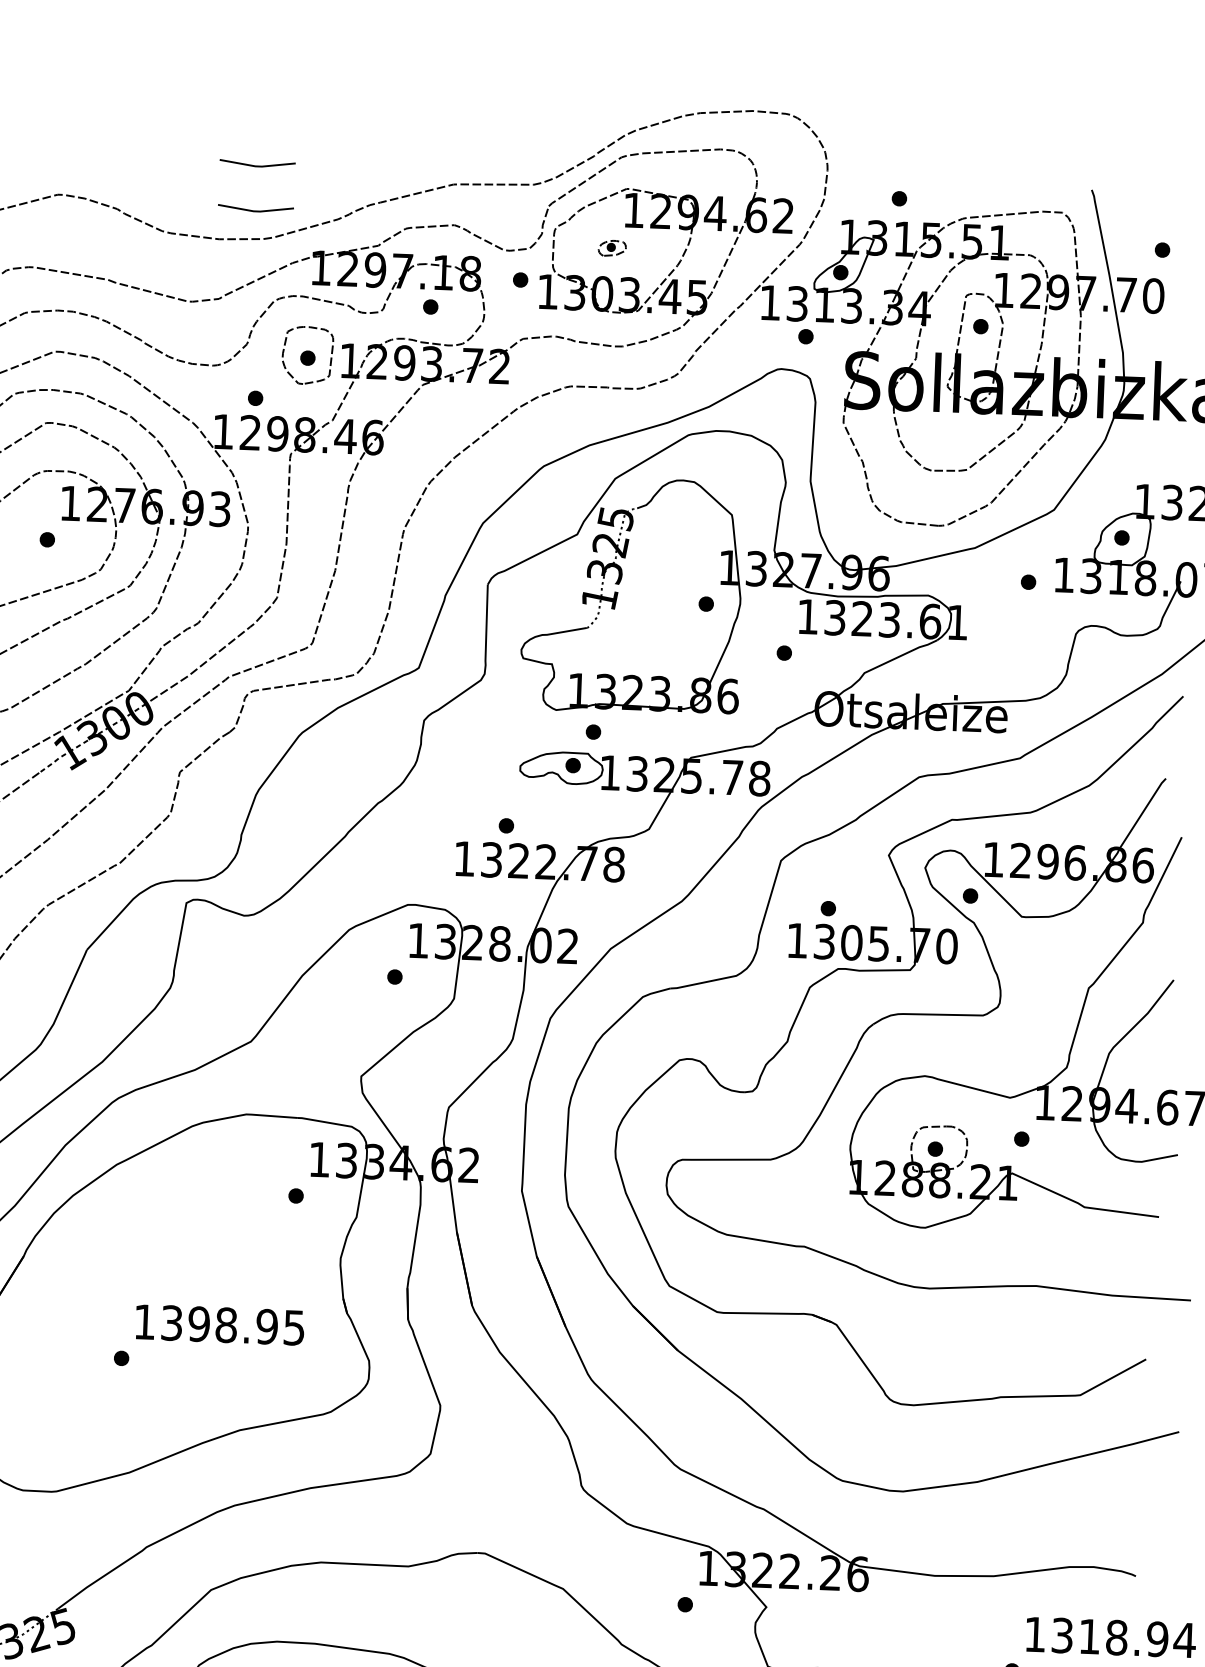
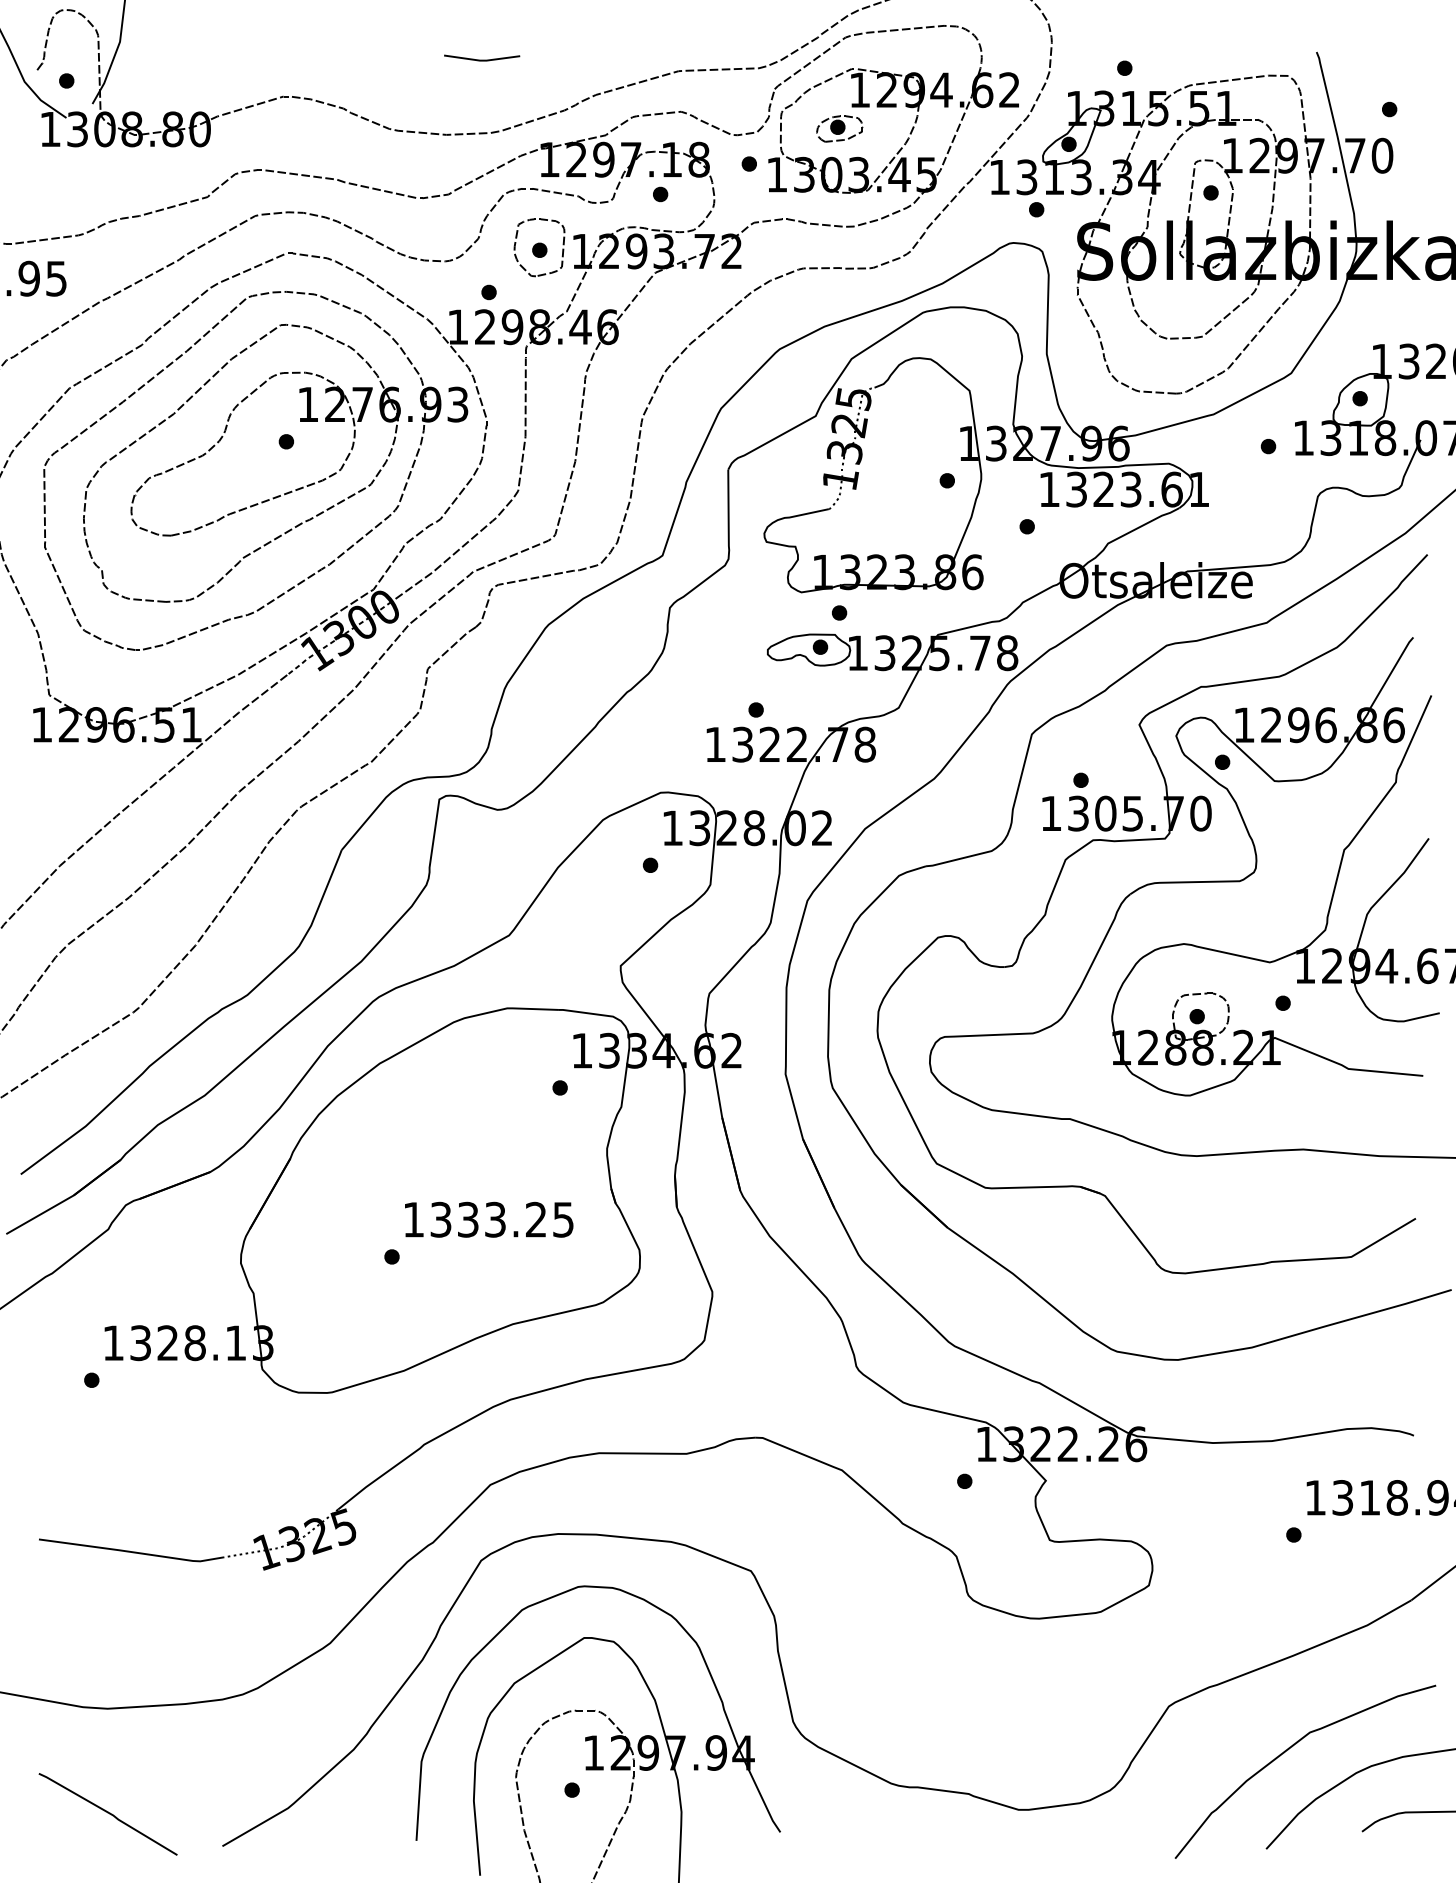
line: (256, 210) -> (482, 104), removed
part: (612, 247) -> (839, 128), size x1.67
text: (232, 1325) -> (501, 1219), 1398.95 -> 1333.25

